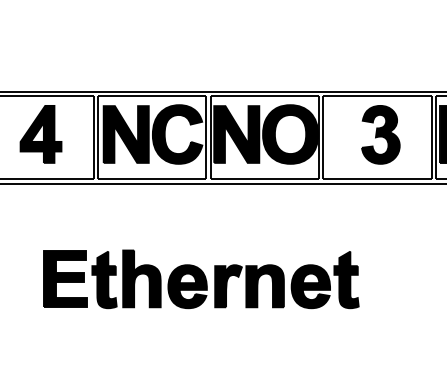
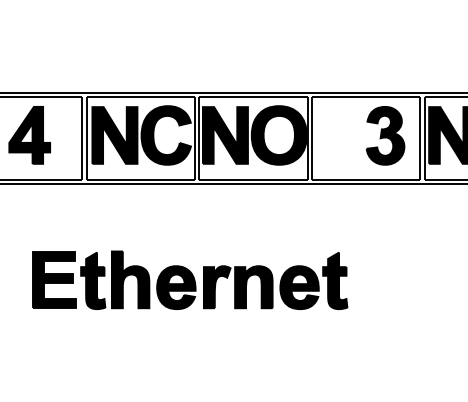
part: (380, 134) -> (385, 135), moved

